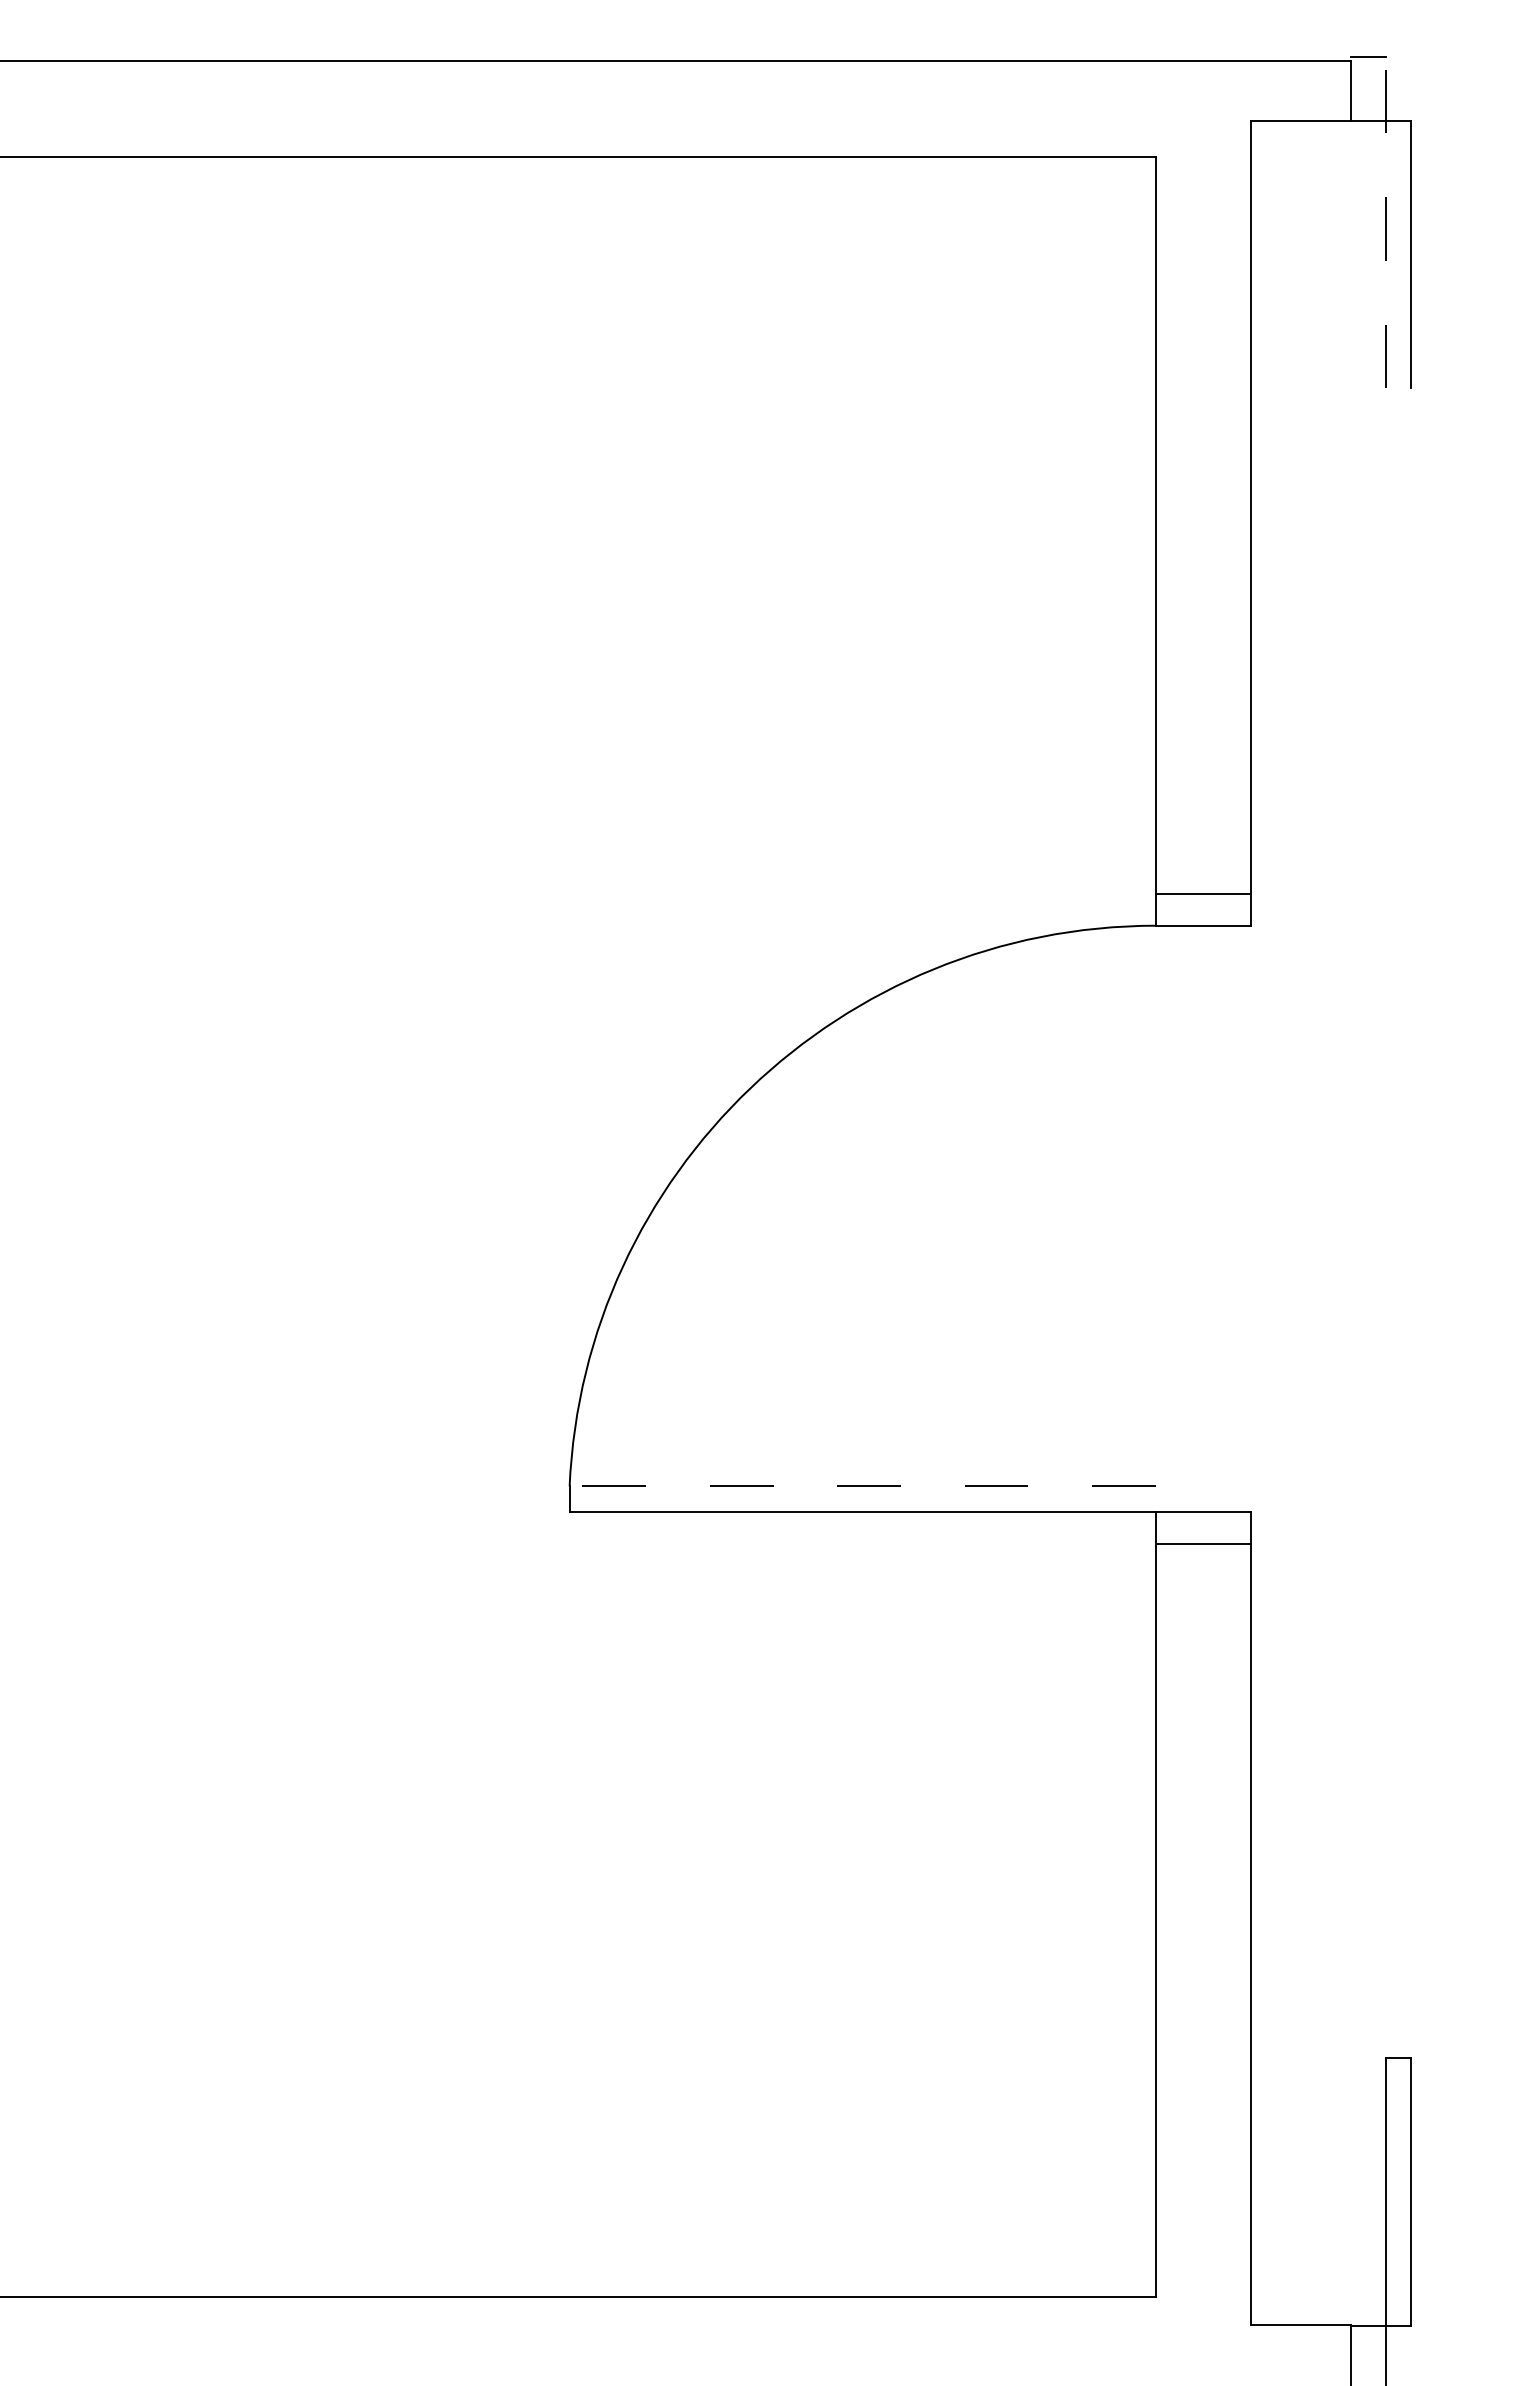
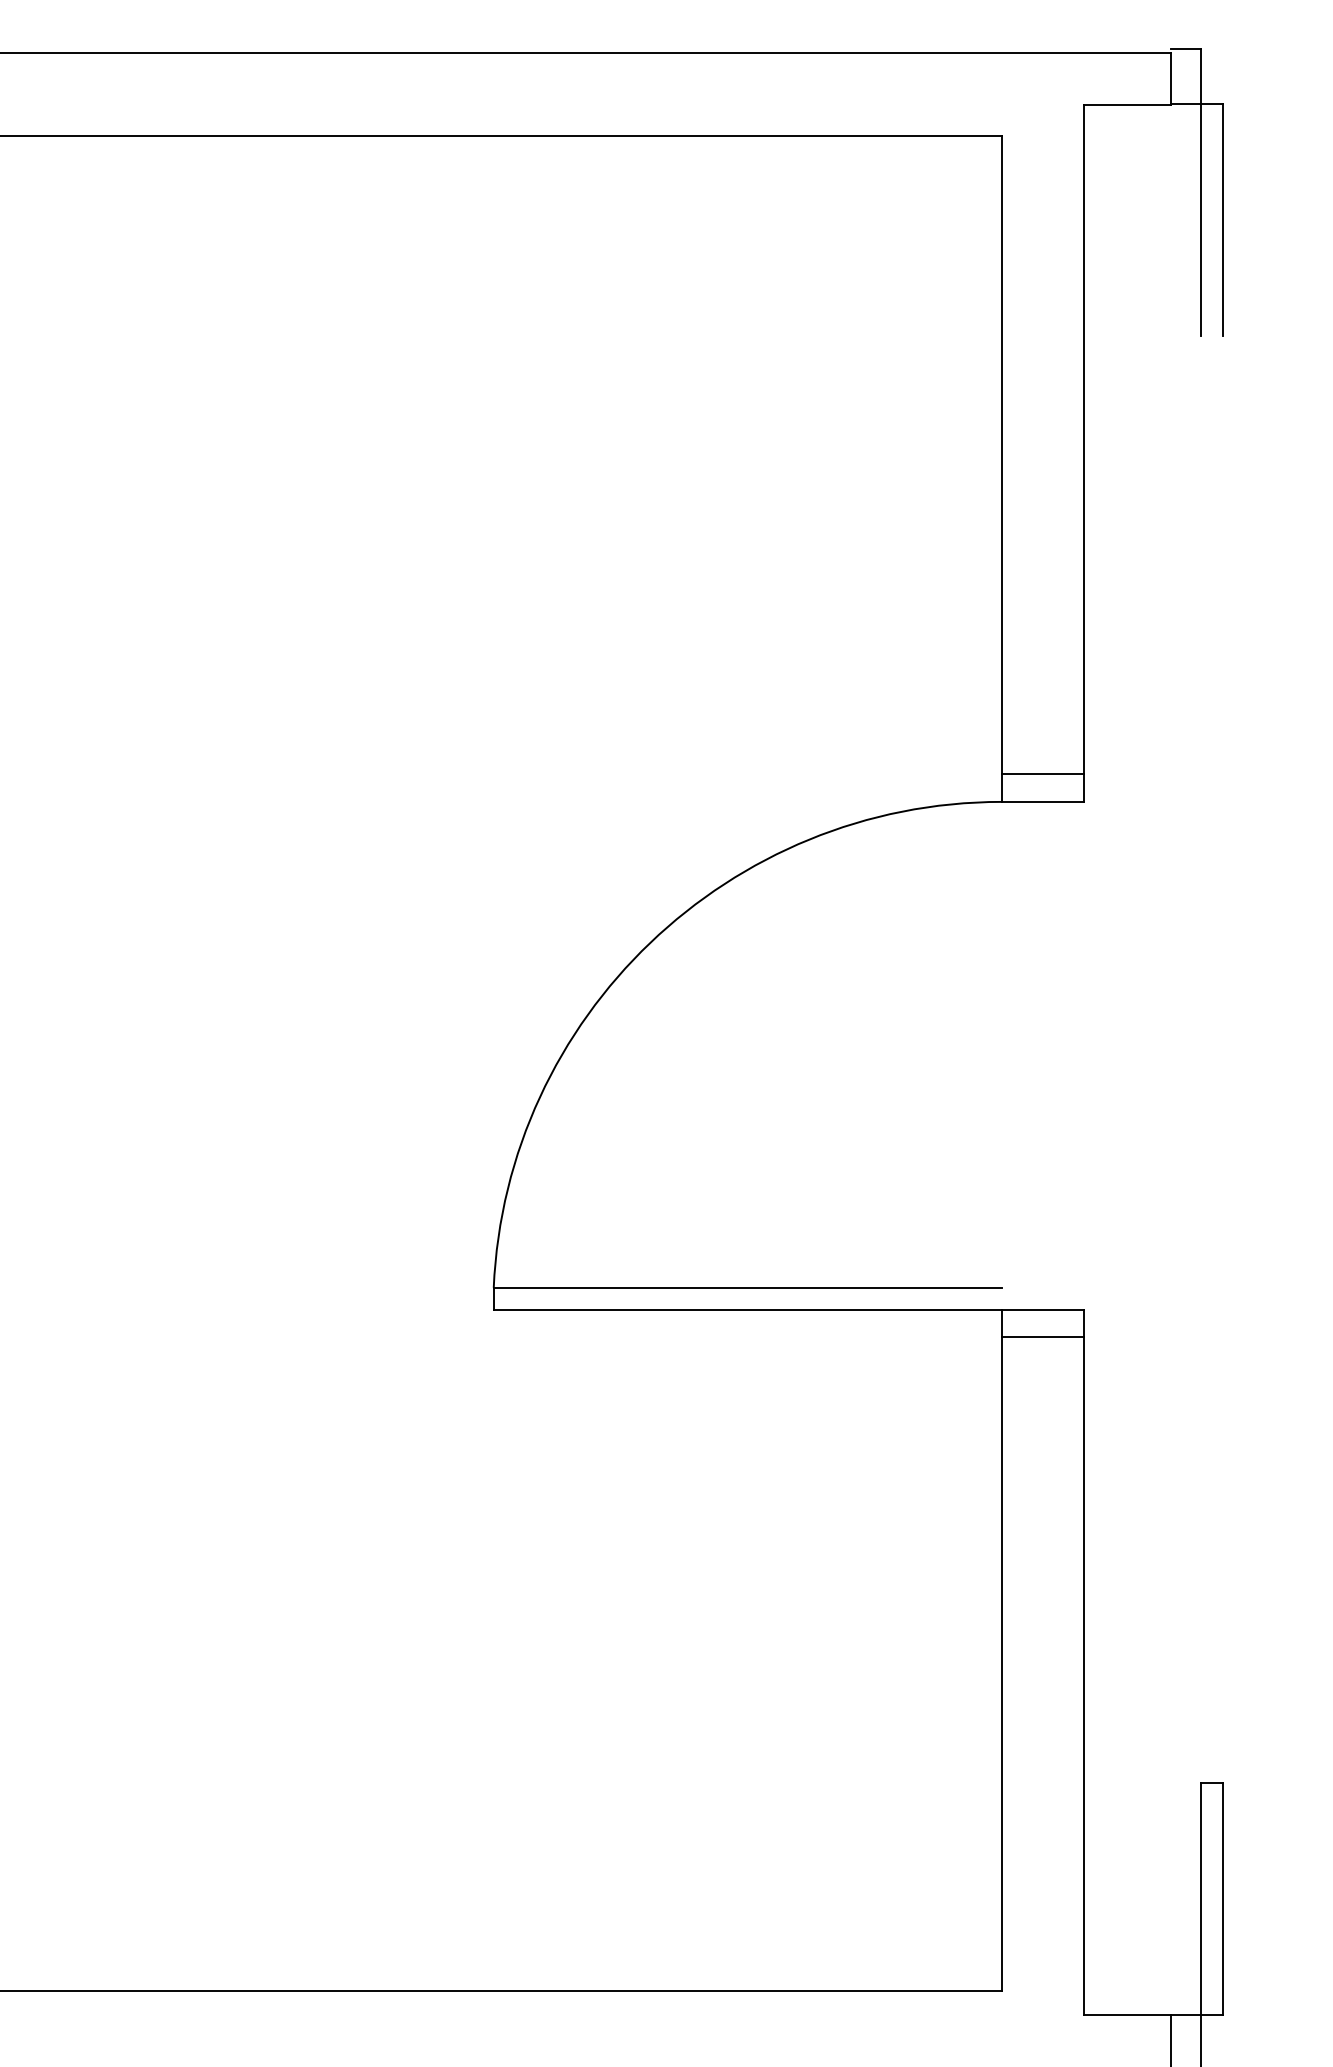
line: (1385, 222) -> (1200, 192), dashed -> solid
line: (862, 1486) -> (747, 1287), dashed -> solid

